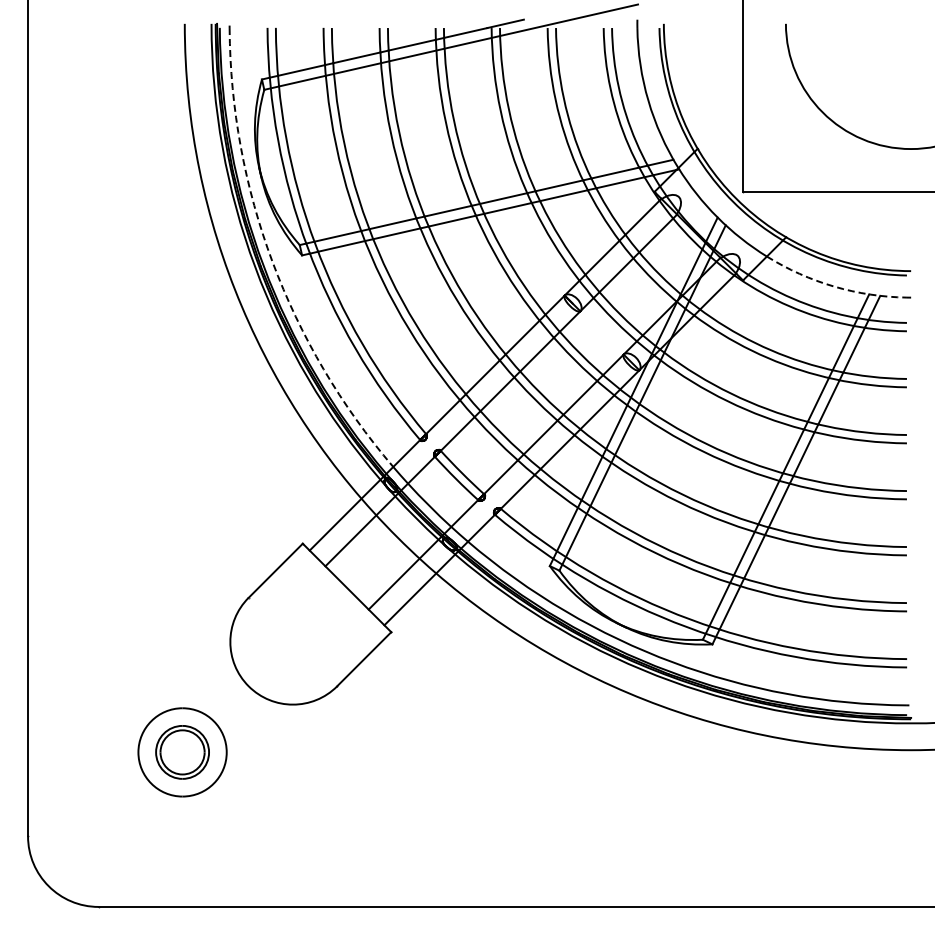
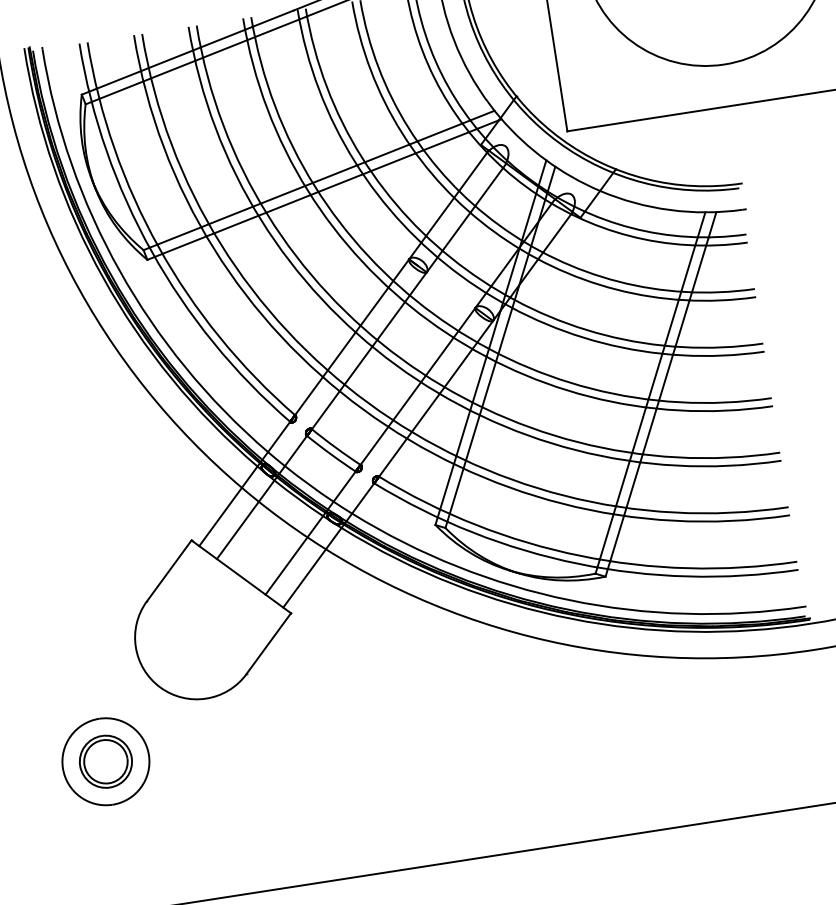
arc: (272, 262) -> (119, 271), dashed -> solid
arc: (834, 286) -> (670, 209), dashed -> solid

